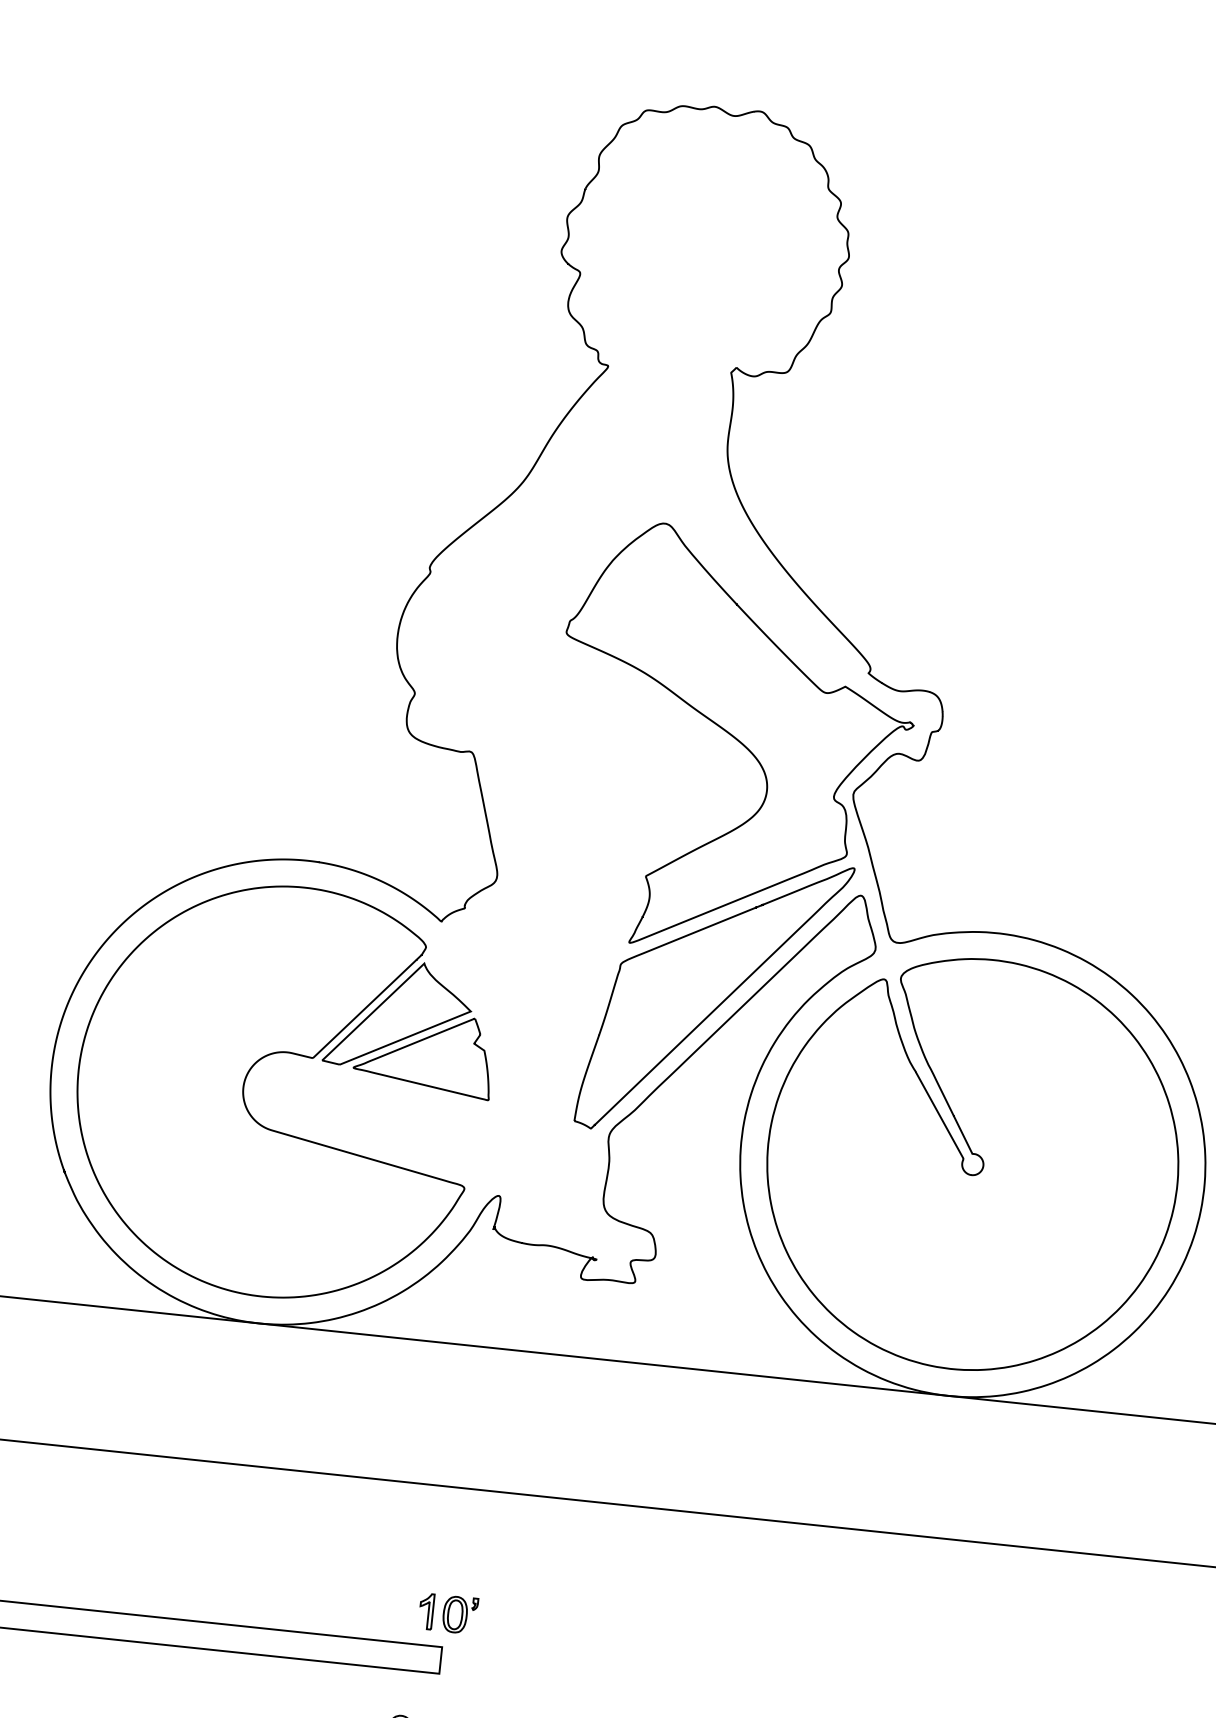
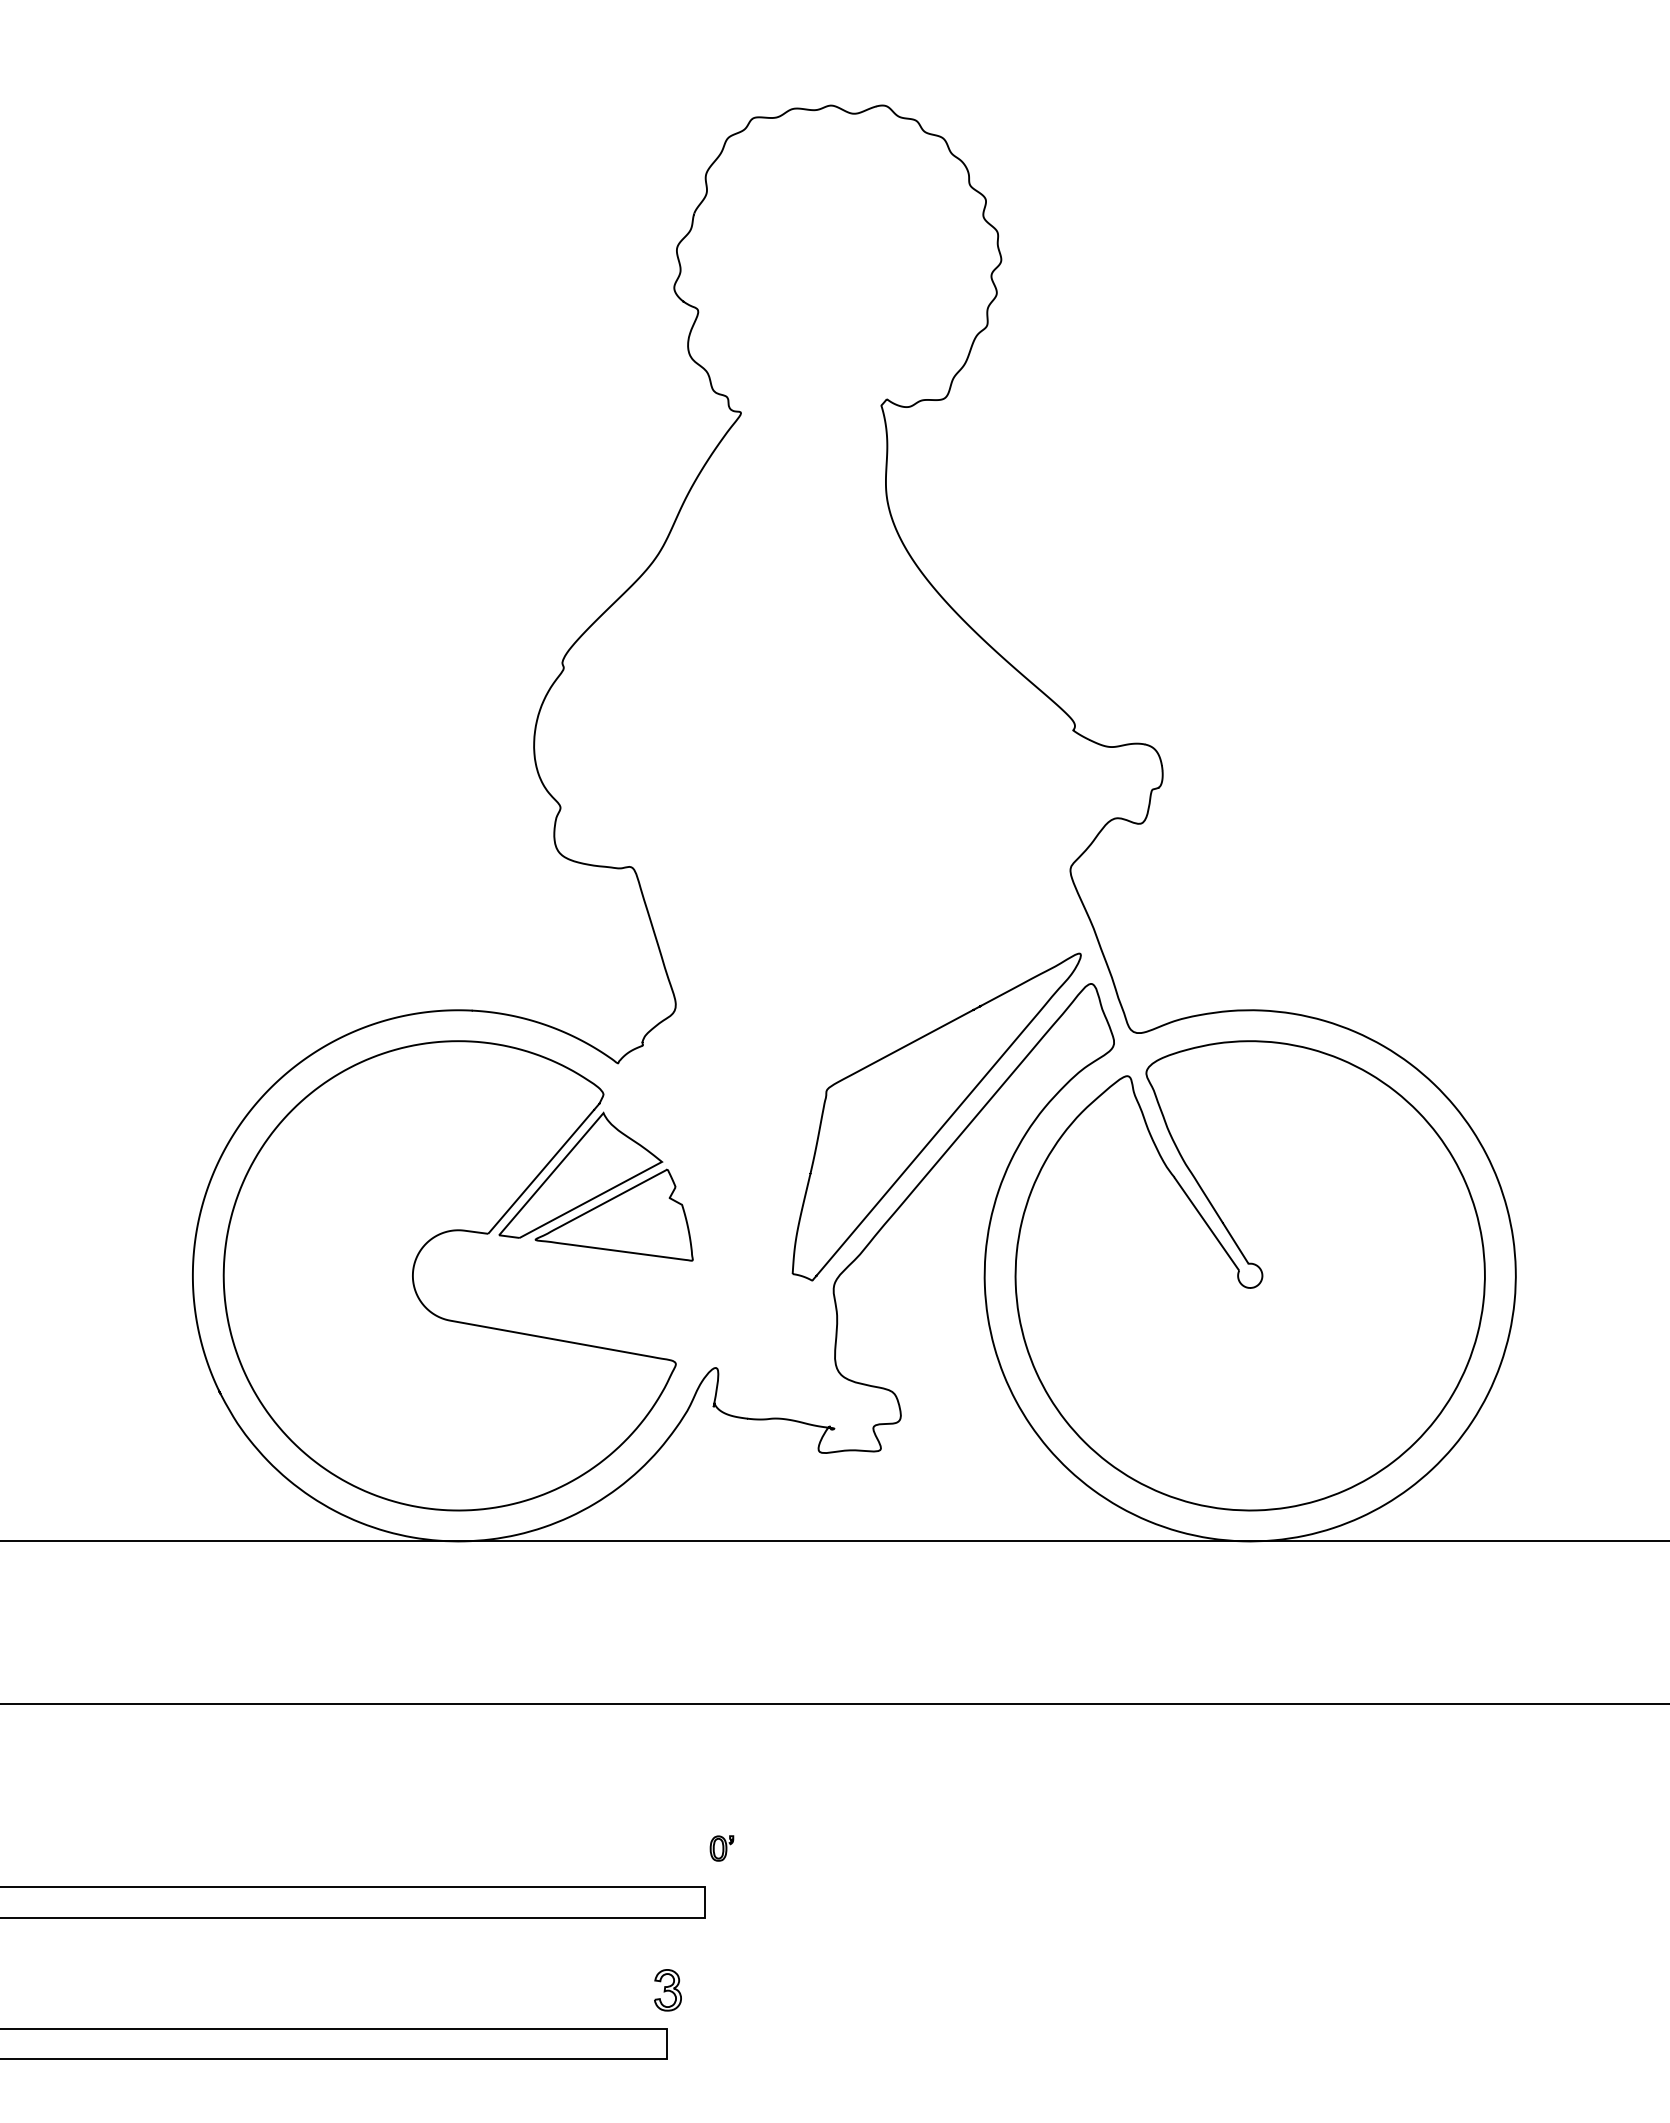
part: (733, 741) -> (927, 824), removed
part: (426, 1611) -> (683, 1848), removed
part: (459, 1615) -> (721, 1848), size x0.6

